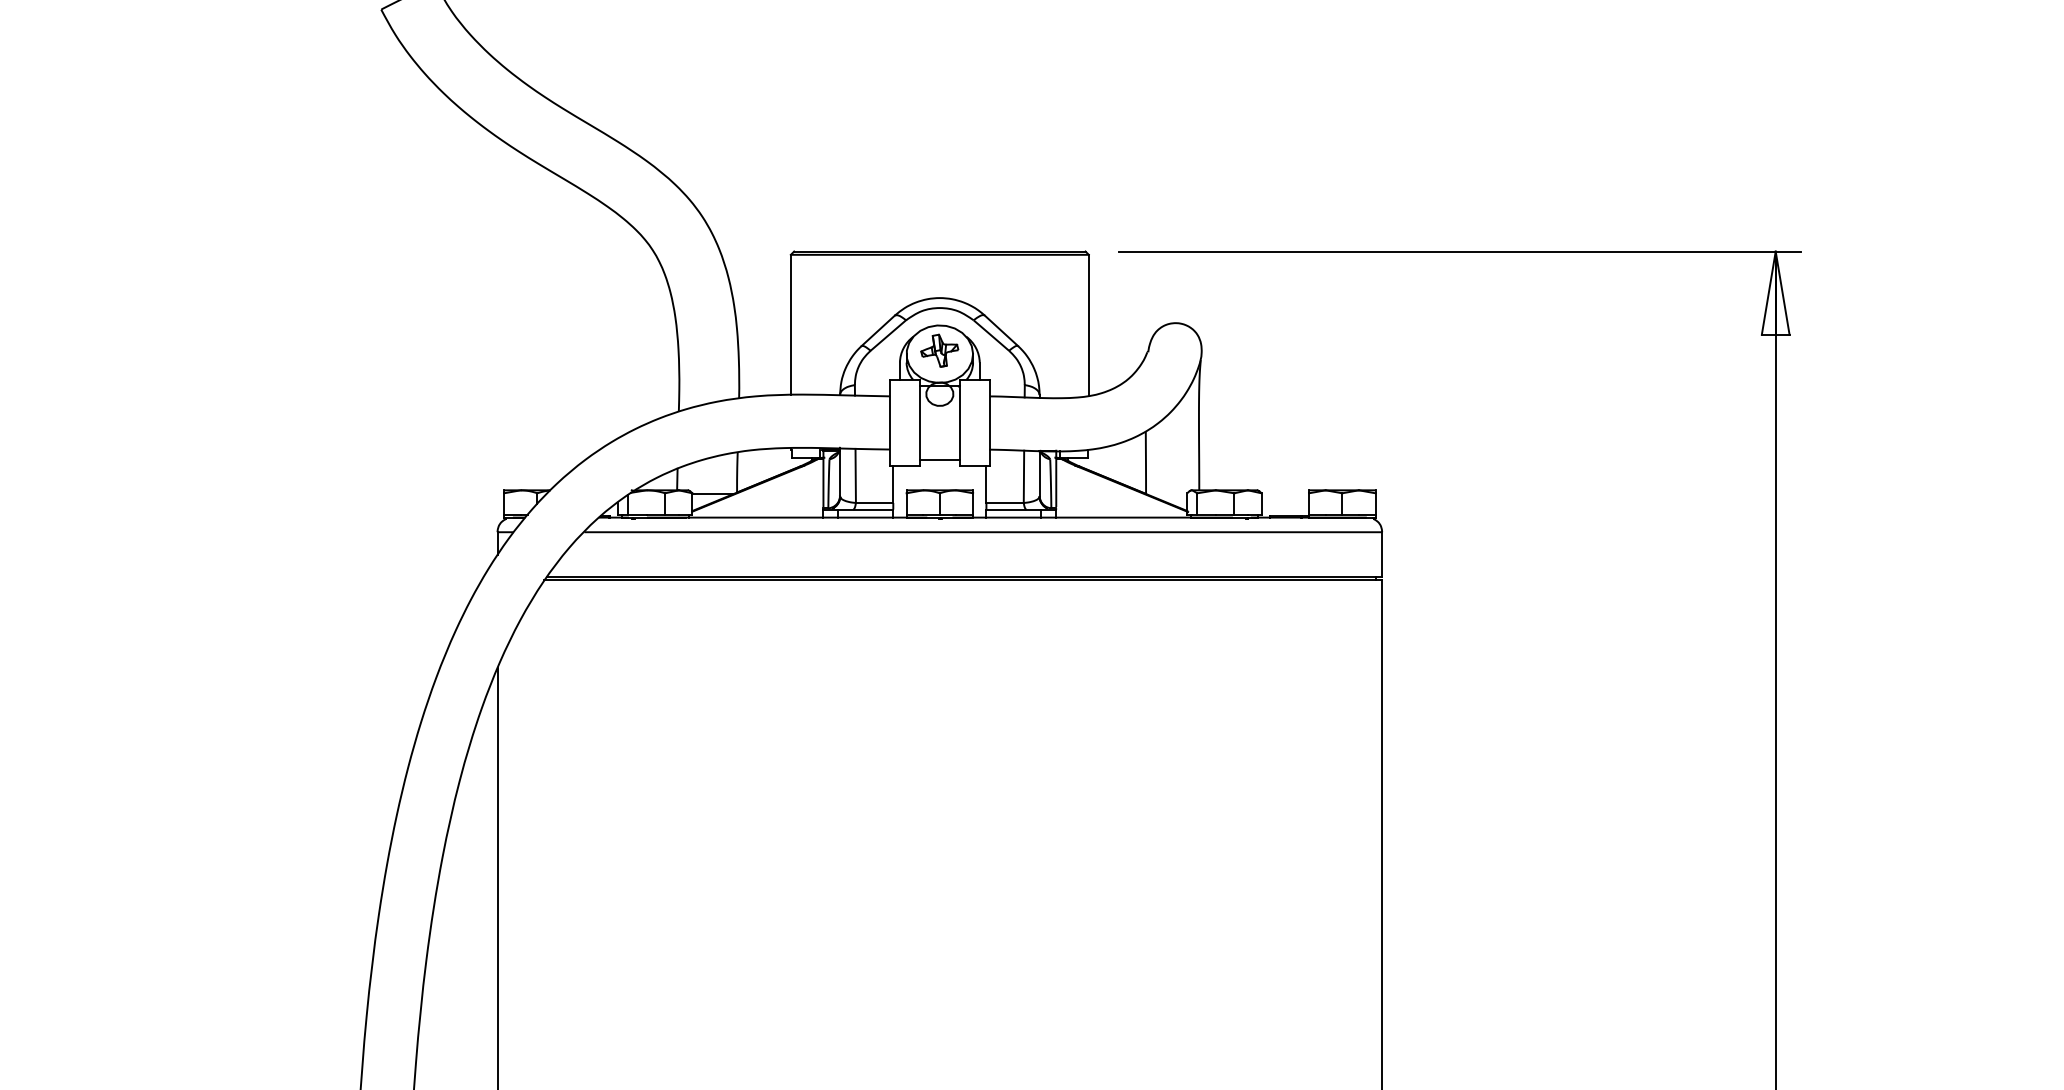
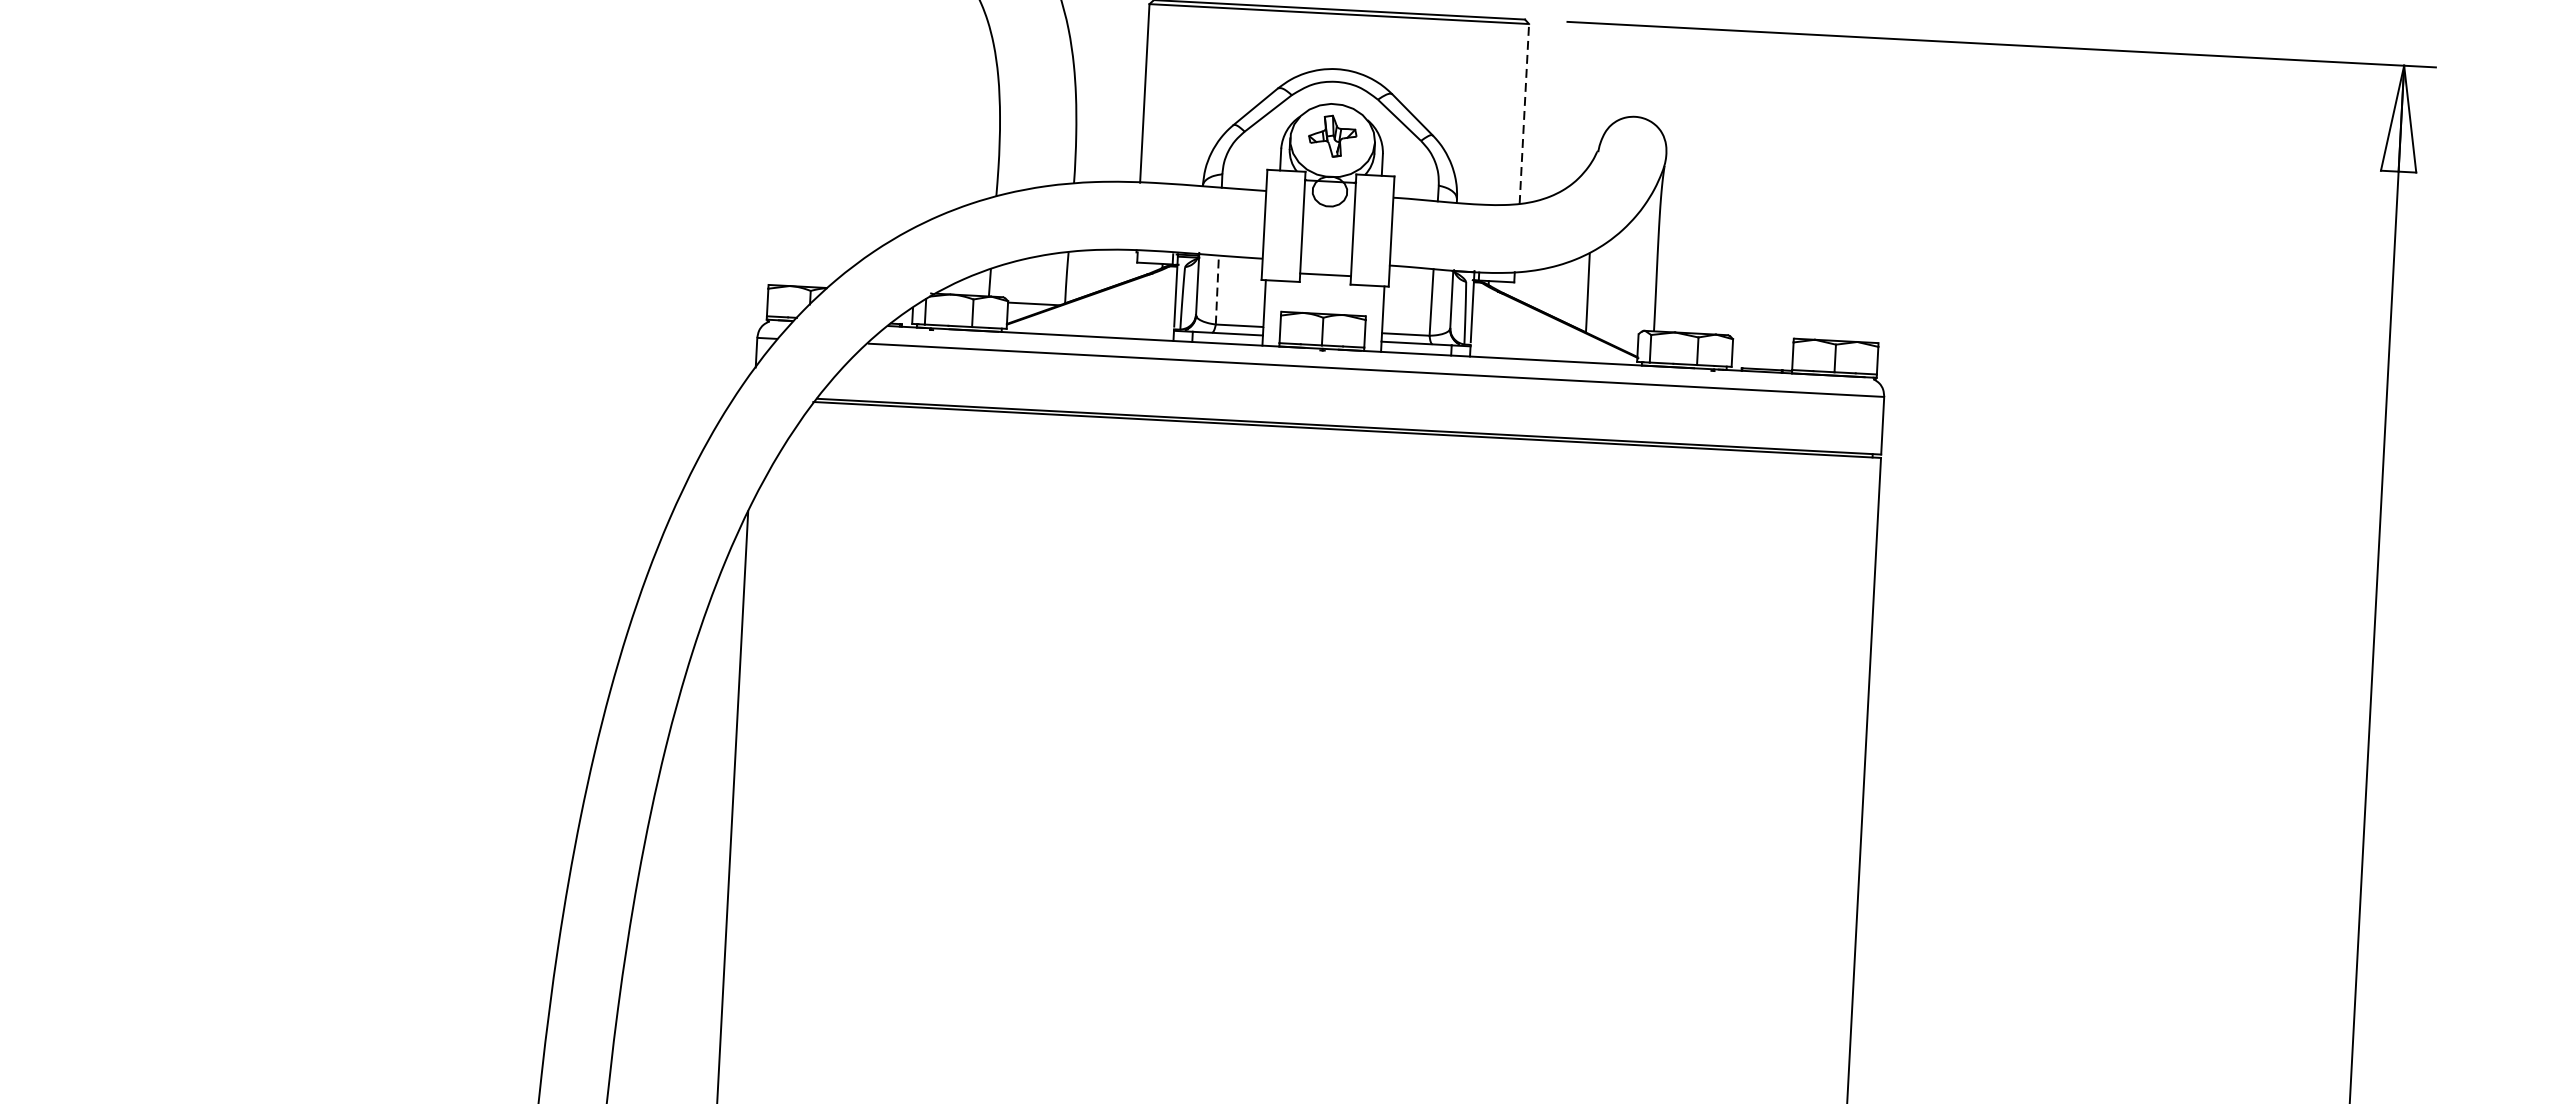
line: (1088, 325) -> (1523, 114), solid -> dashed
line: (855, 475) -> (1217, 289), solid -> dashed

